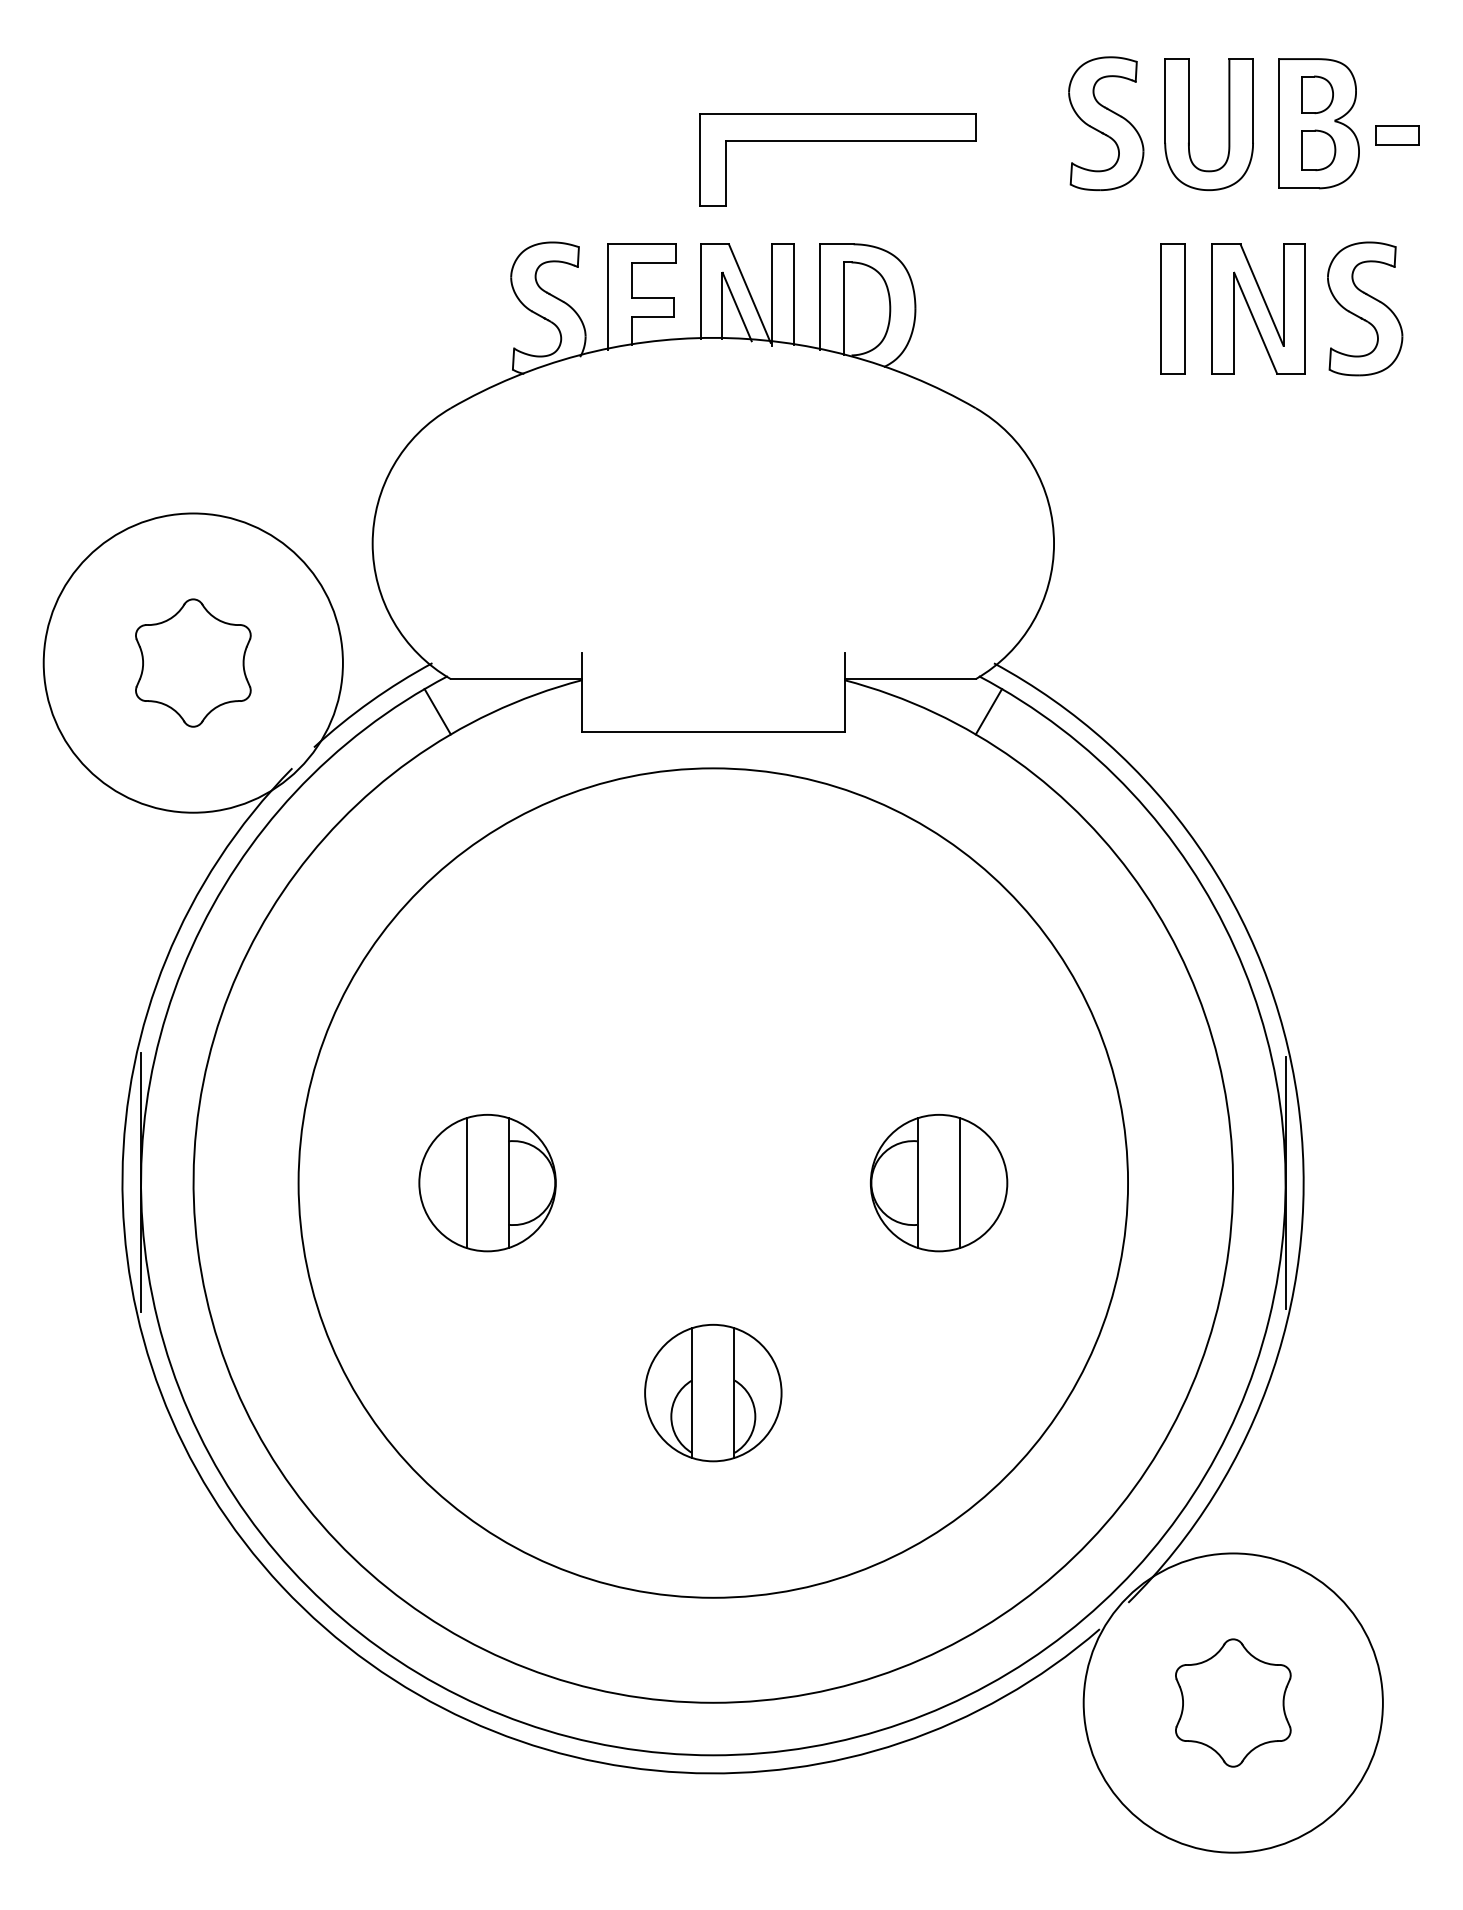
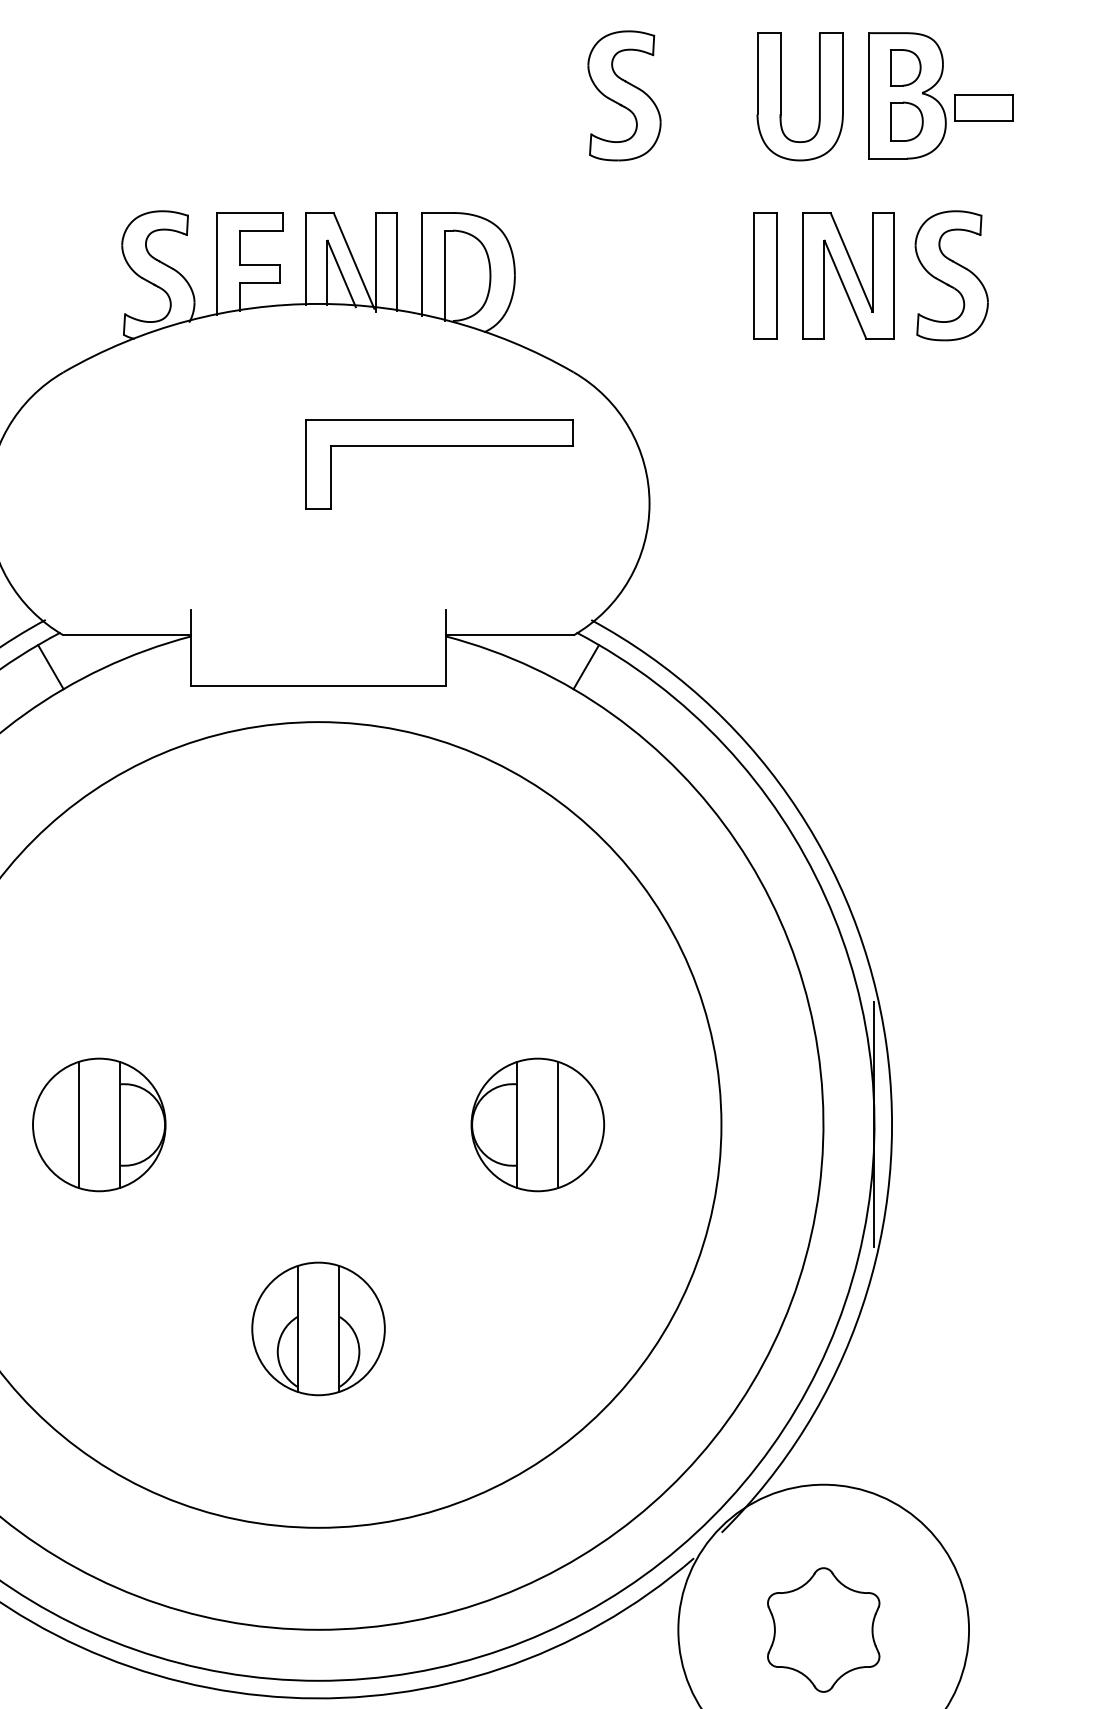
part: (1106, 123) -> (624, 95), moved
part: (1397, 135) -> (983, 107), size x1.4
part: (837, 141) -> (439, 446), moved

